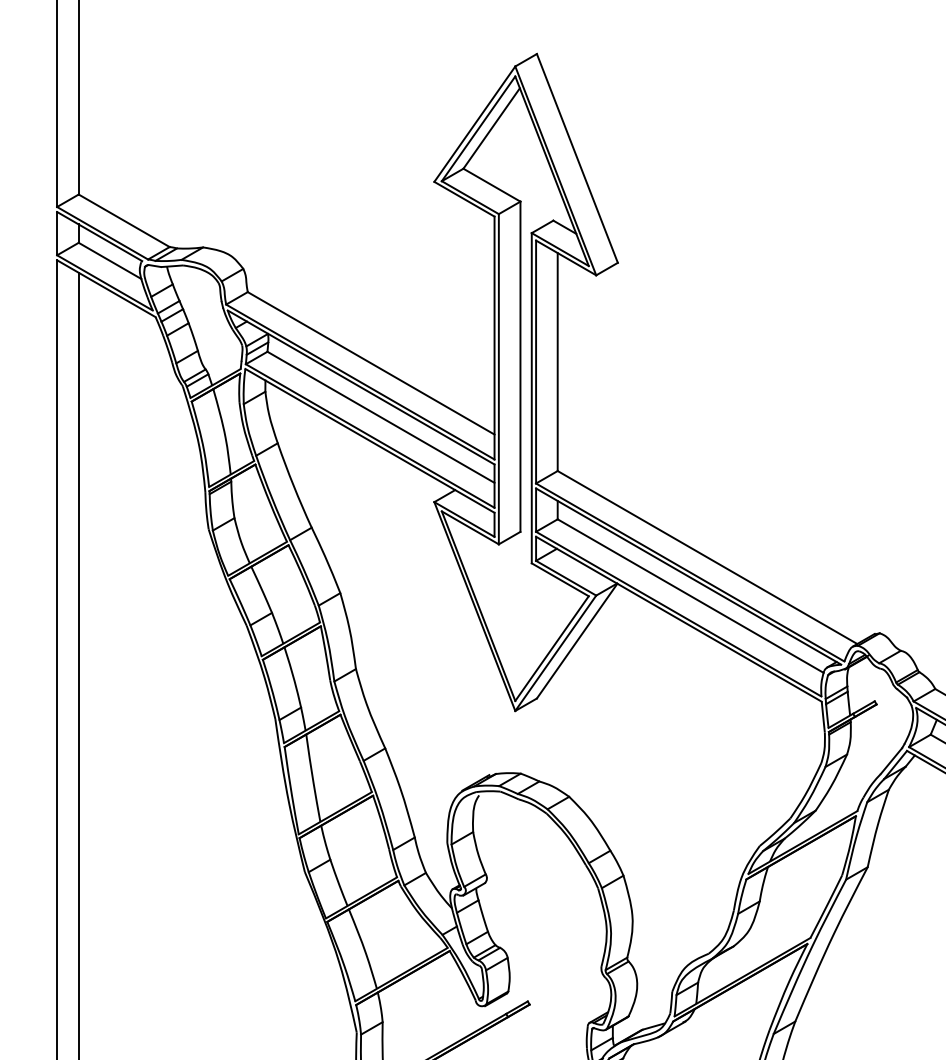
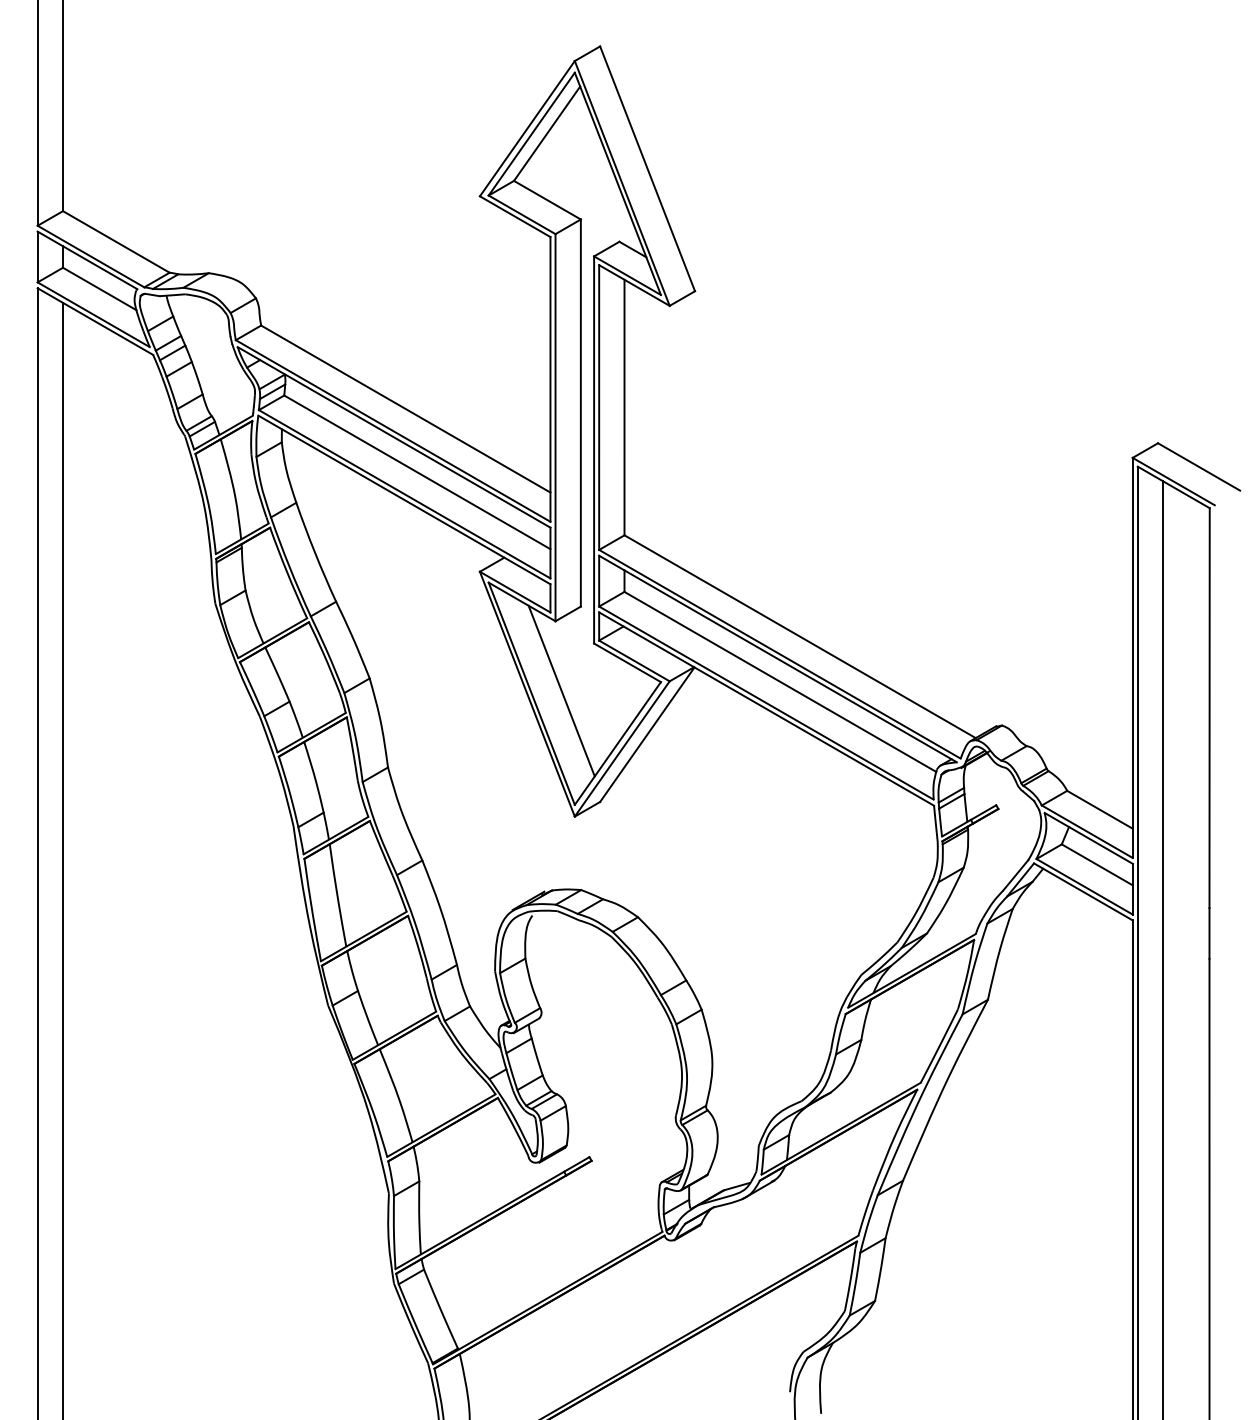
line: (503, 603) -> (561, 690), added

